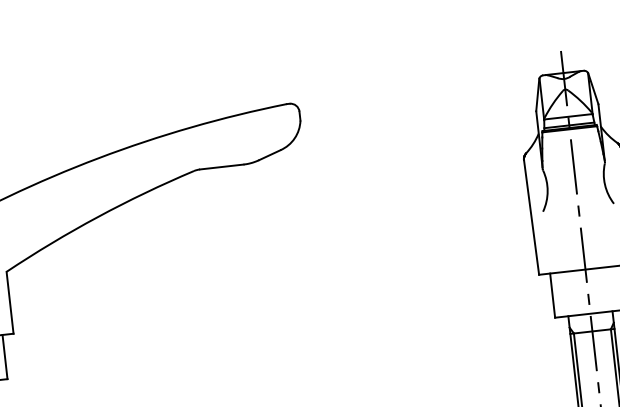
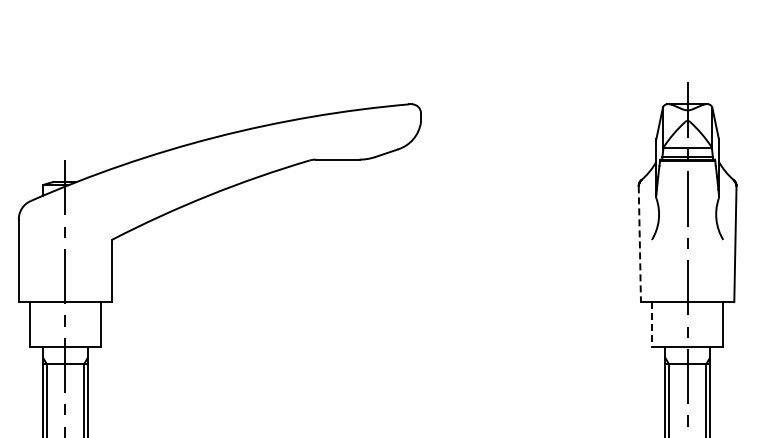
line: (531, 217) -> (639, 244), solid -> dashed
line: (553, 295) -> (652, 324), solid -> dashed

